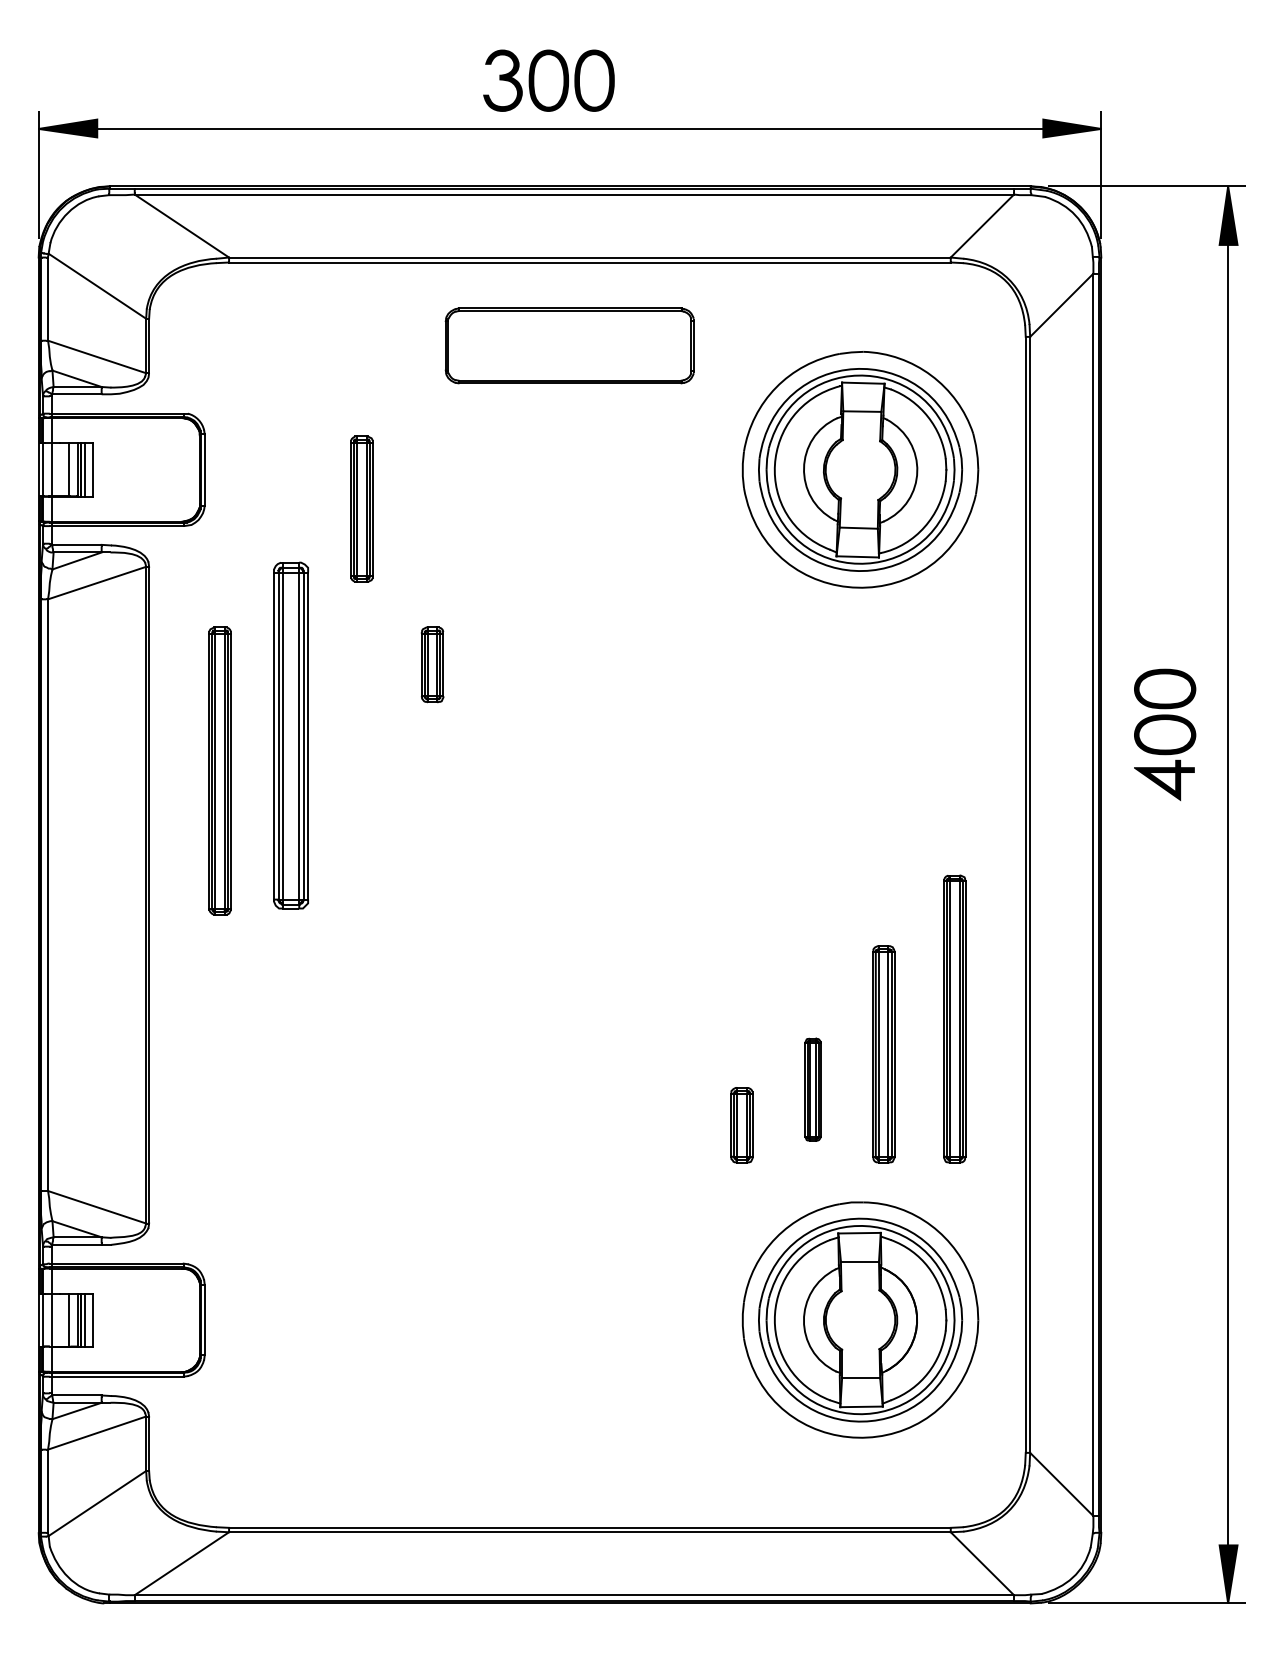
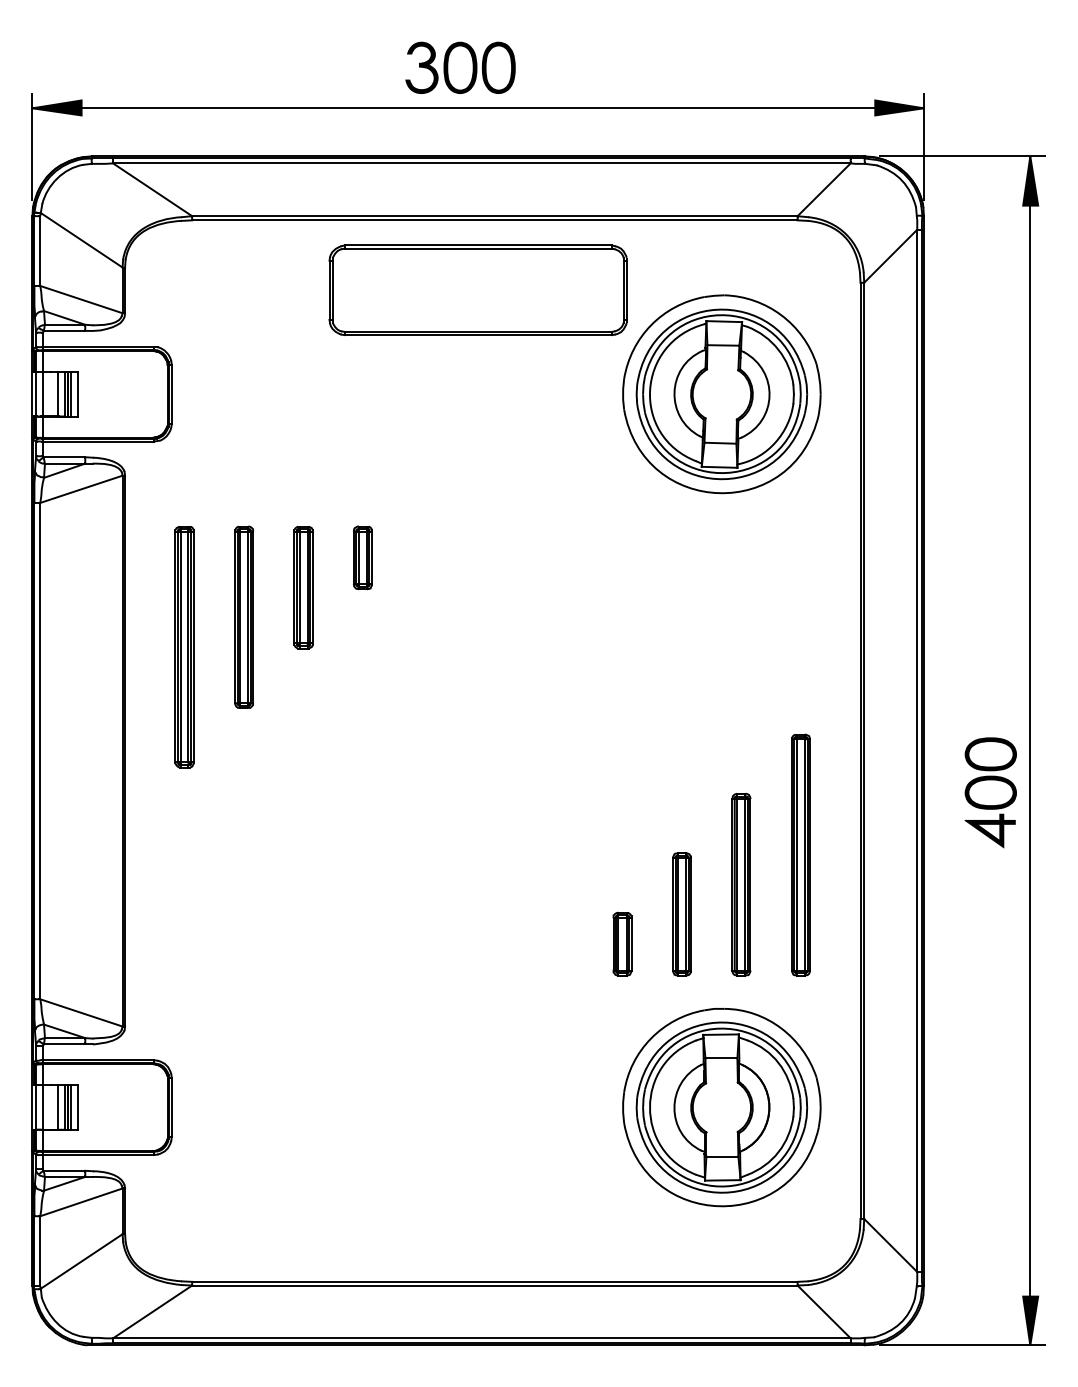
part: (569, 345) -> (477, 289), size x1.43
part: (361, 508) -> (303, 586), moved
part: (1165, 734) -> (991, 792), moved
part: (290, 735) -> (243, 617), size x0.62
part: (812, 1089) -> (681, 914), size x1.43

